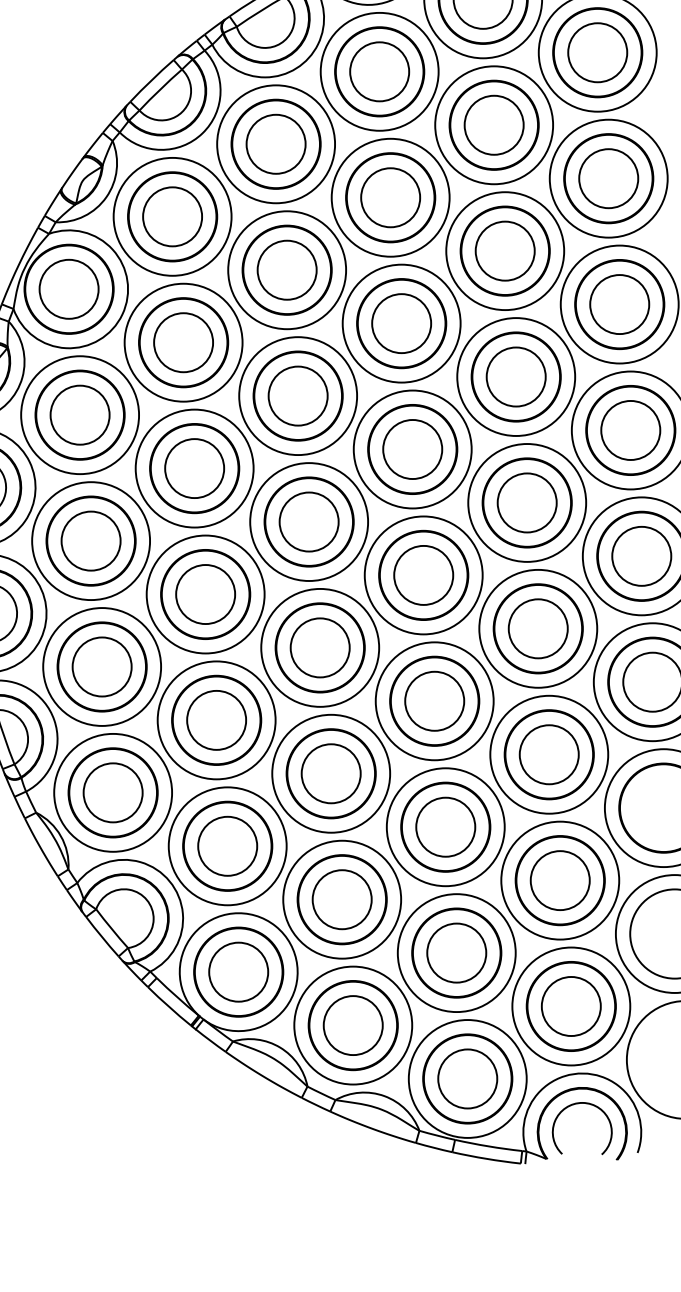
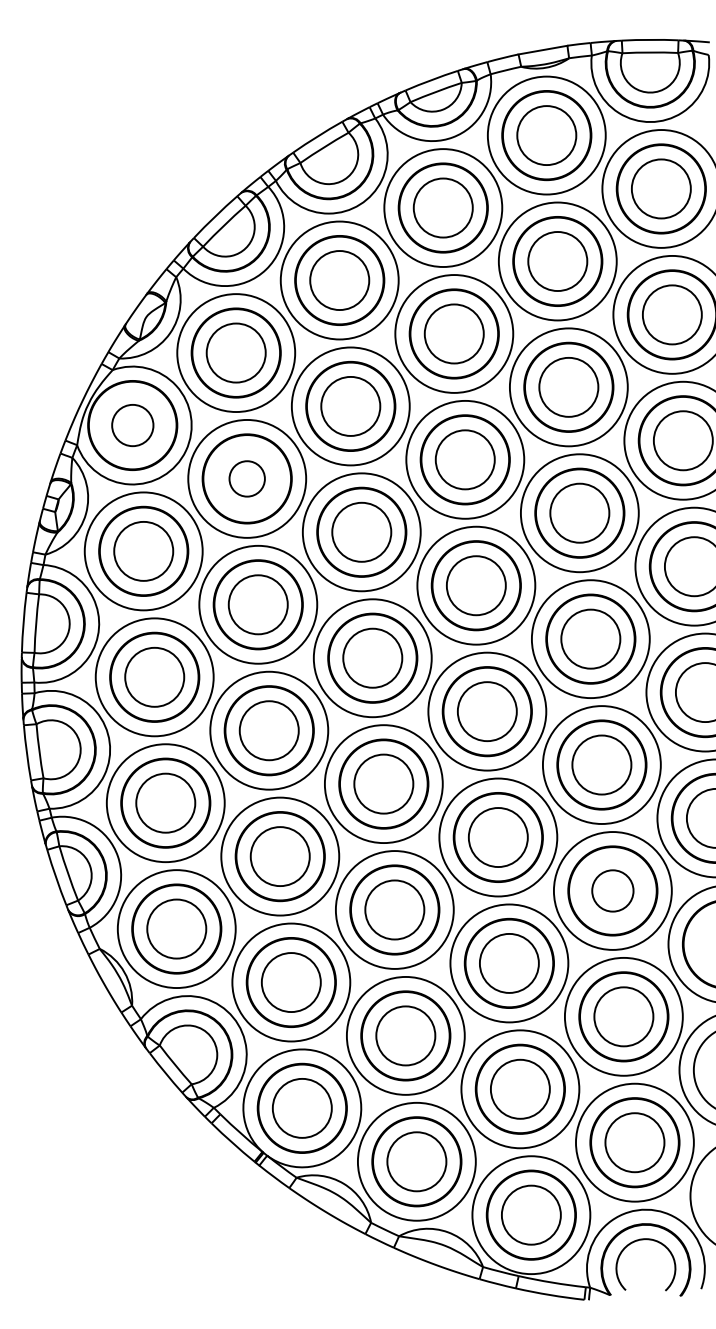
circle: (68, 289) -> (132, 425), size x0.7
circle: (182, 342) -> (246, 478), size x0.6
circle: (548, 754) -> (612, 890), size x0.7

